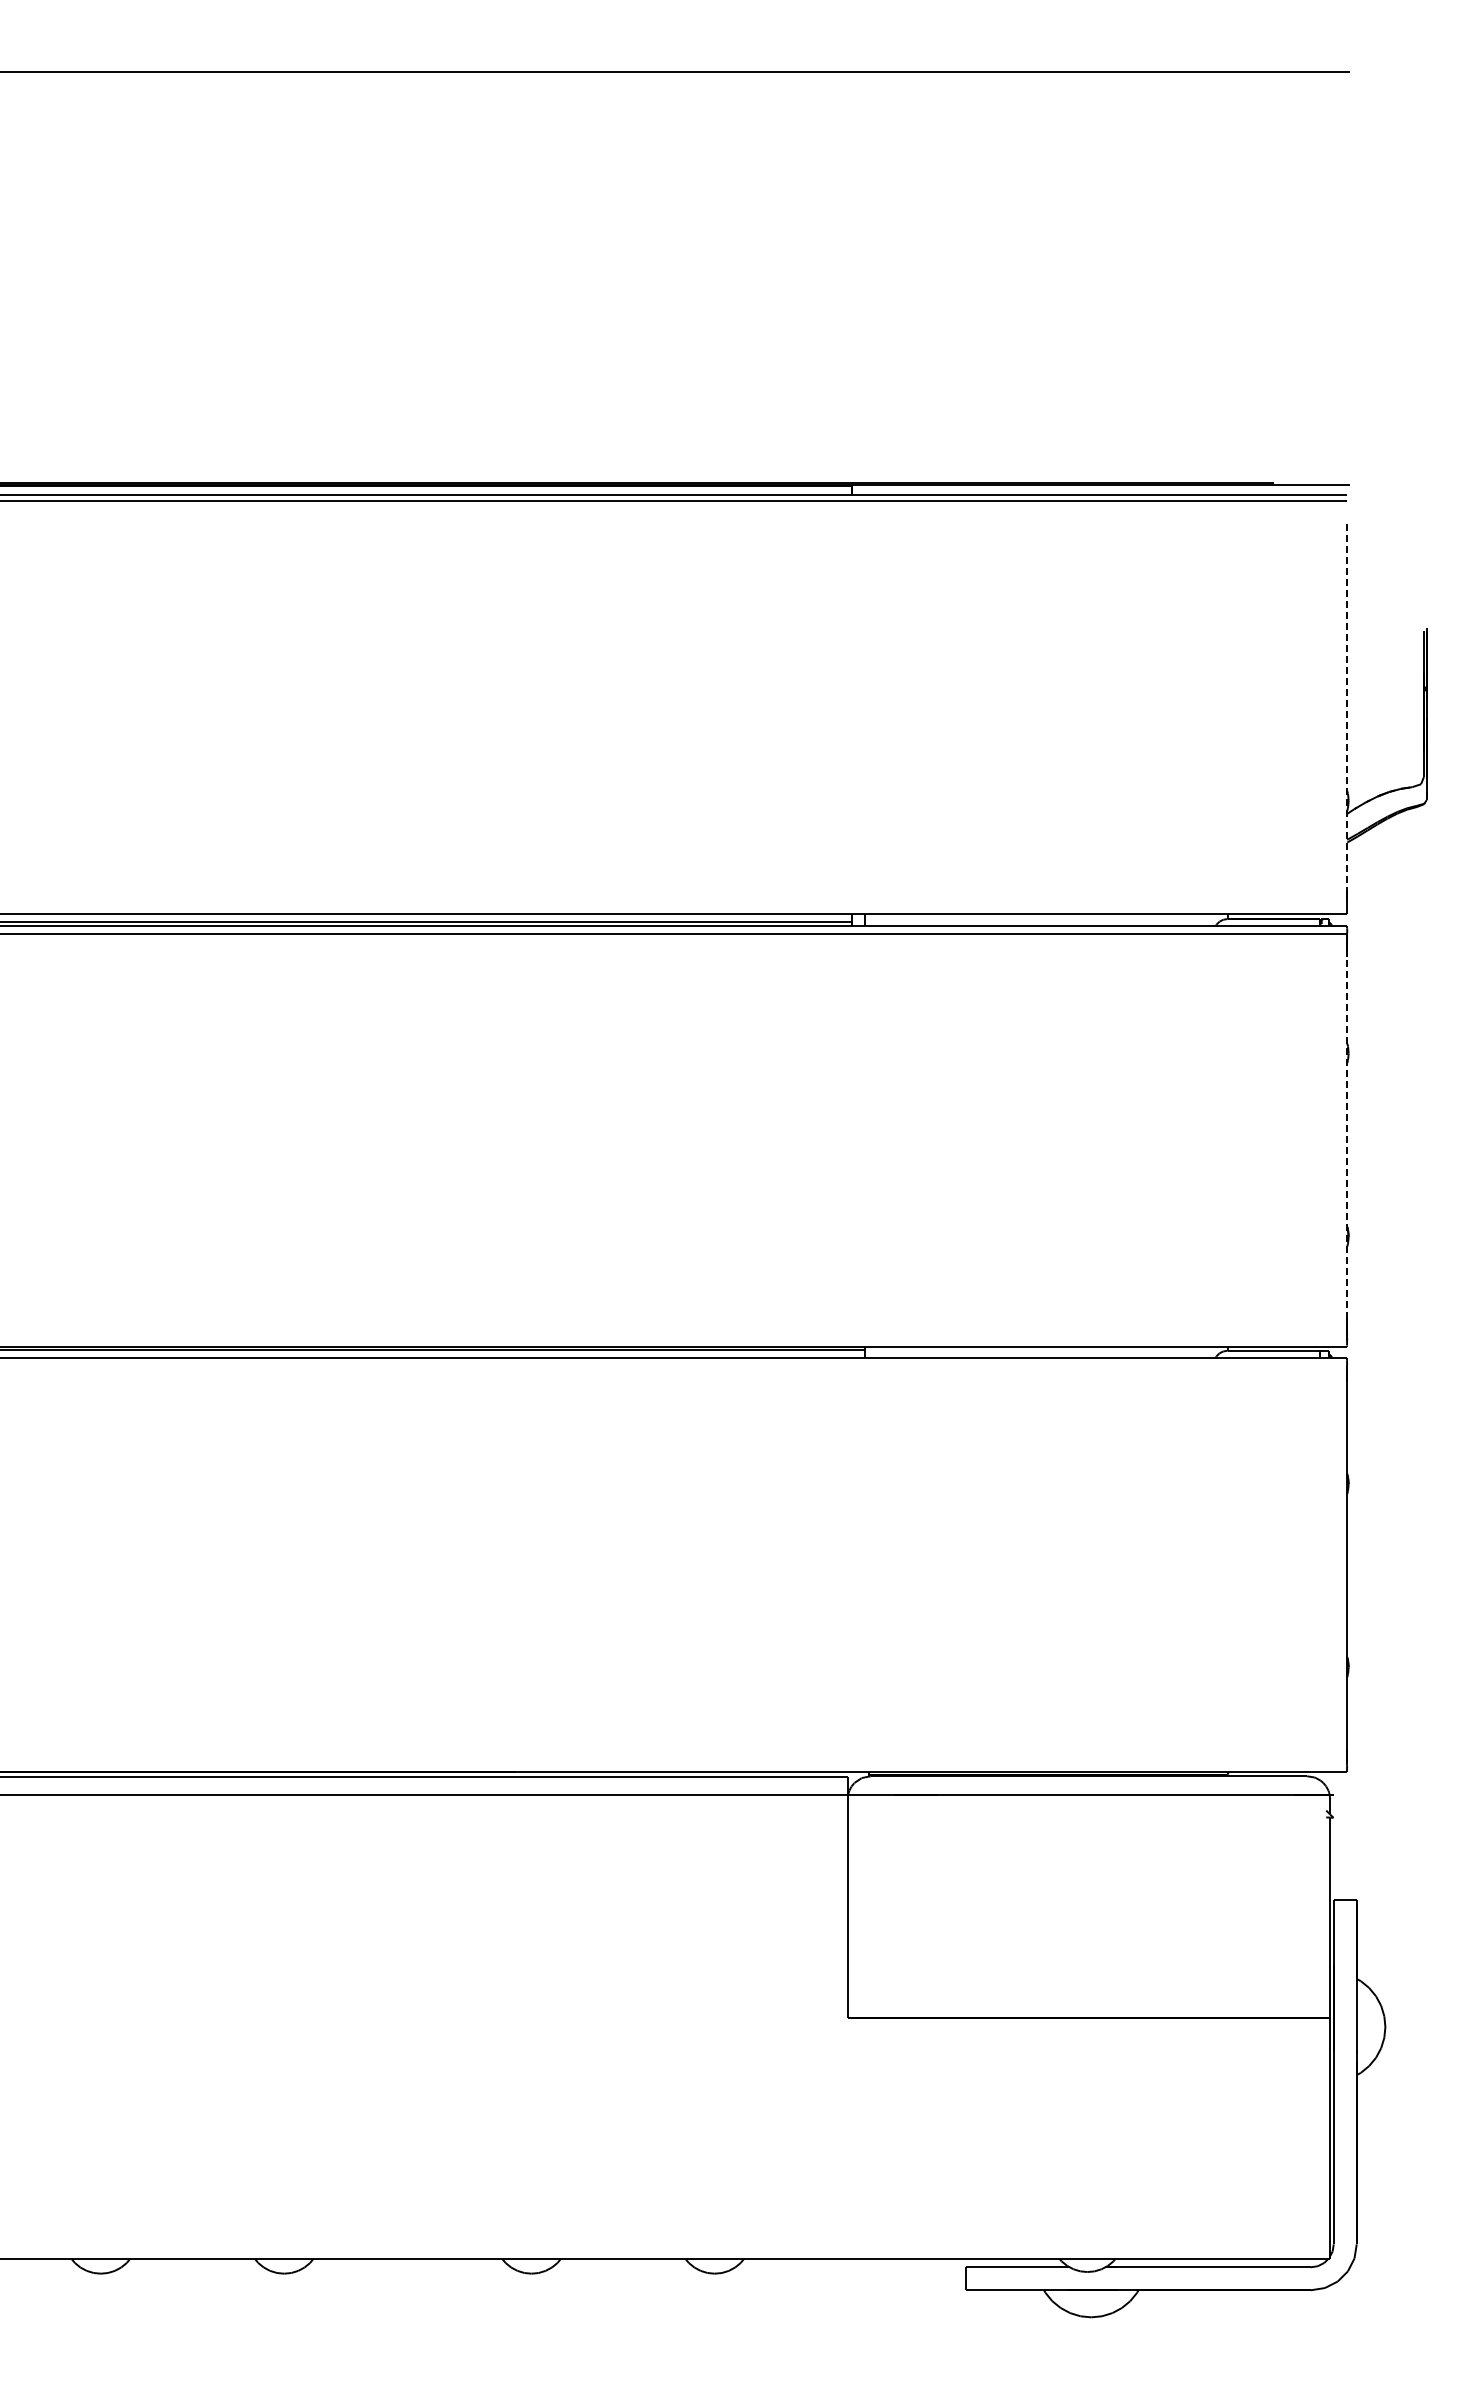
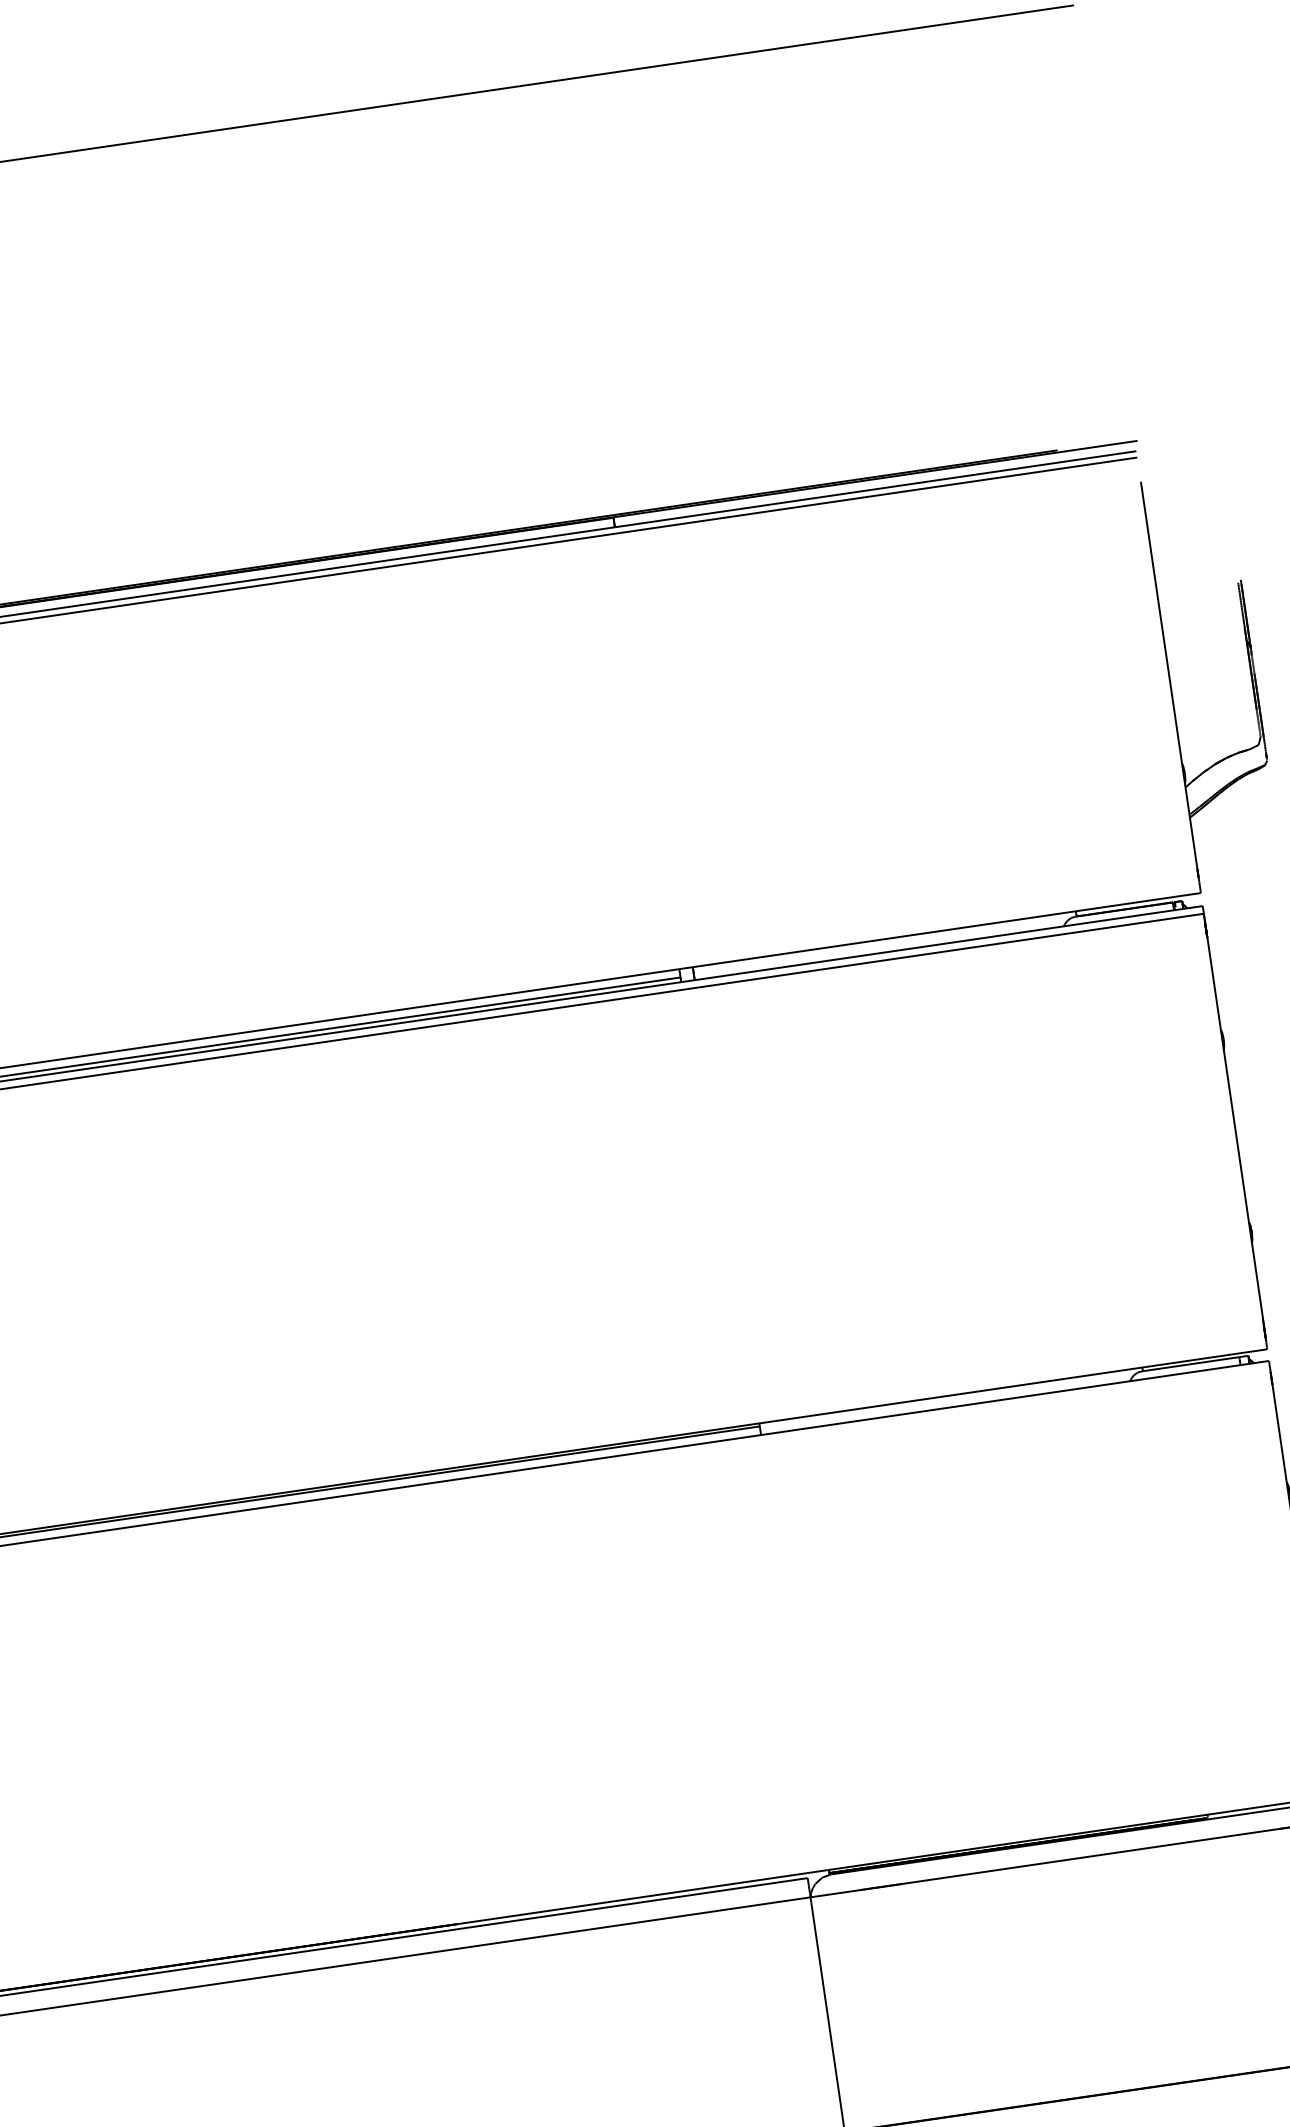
line: (1347, 707) -> (1169, 675), dashed -> solid
line: (1347, 1133) -> (1234, 1124), dashed -> solid

